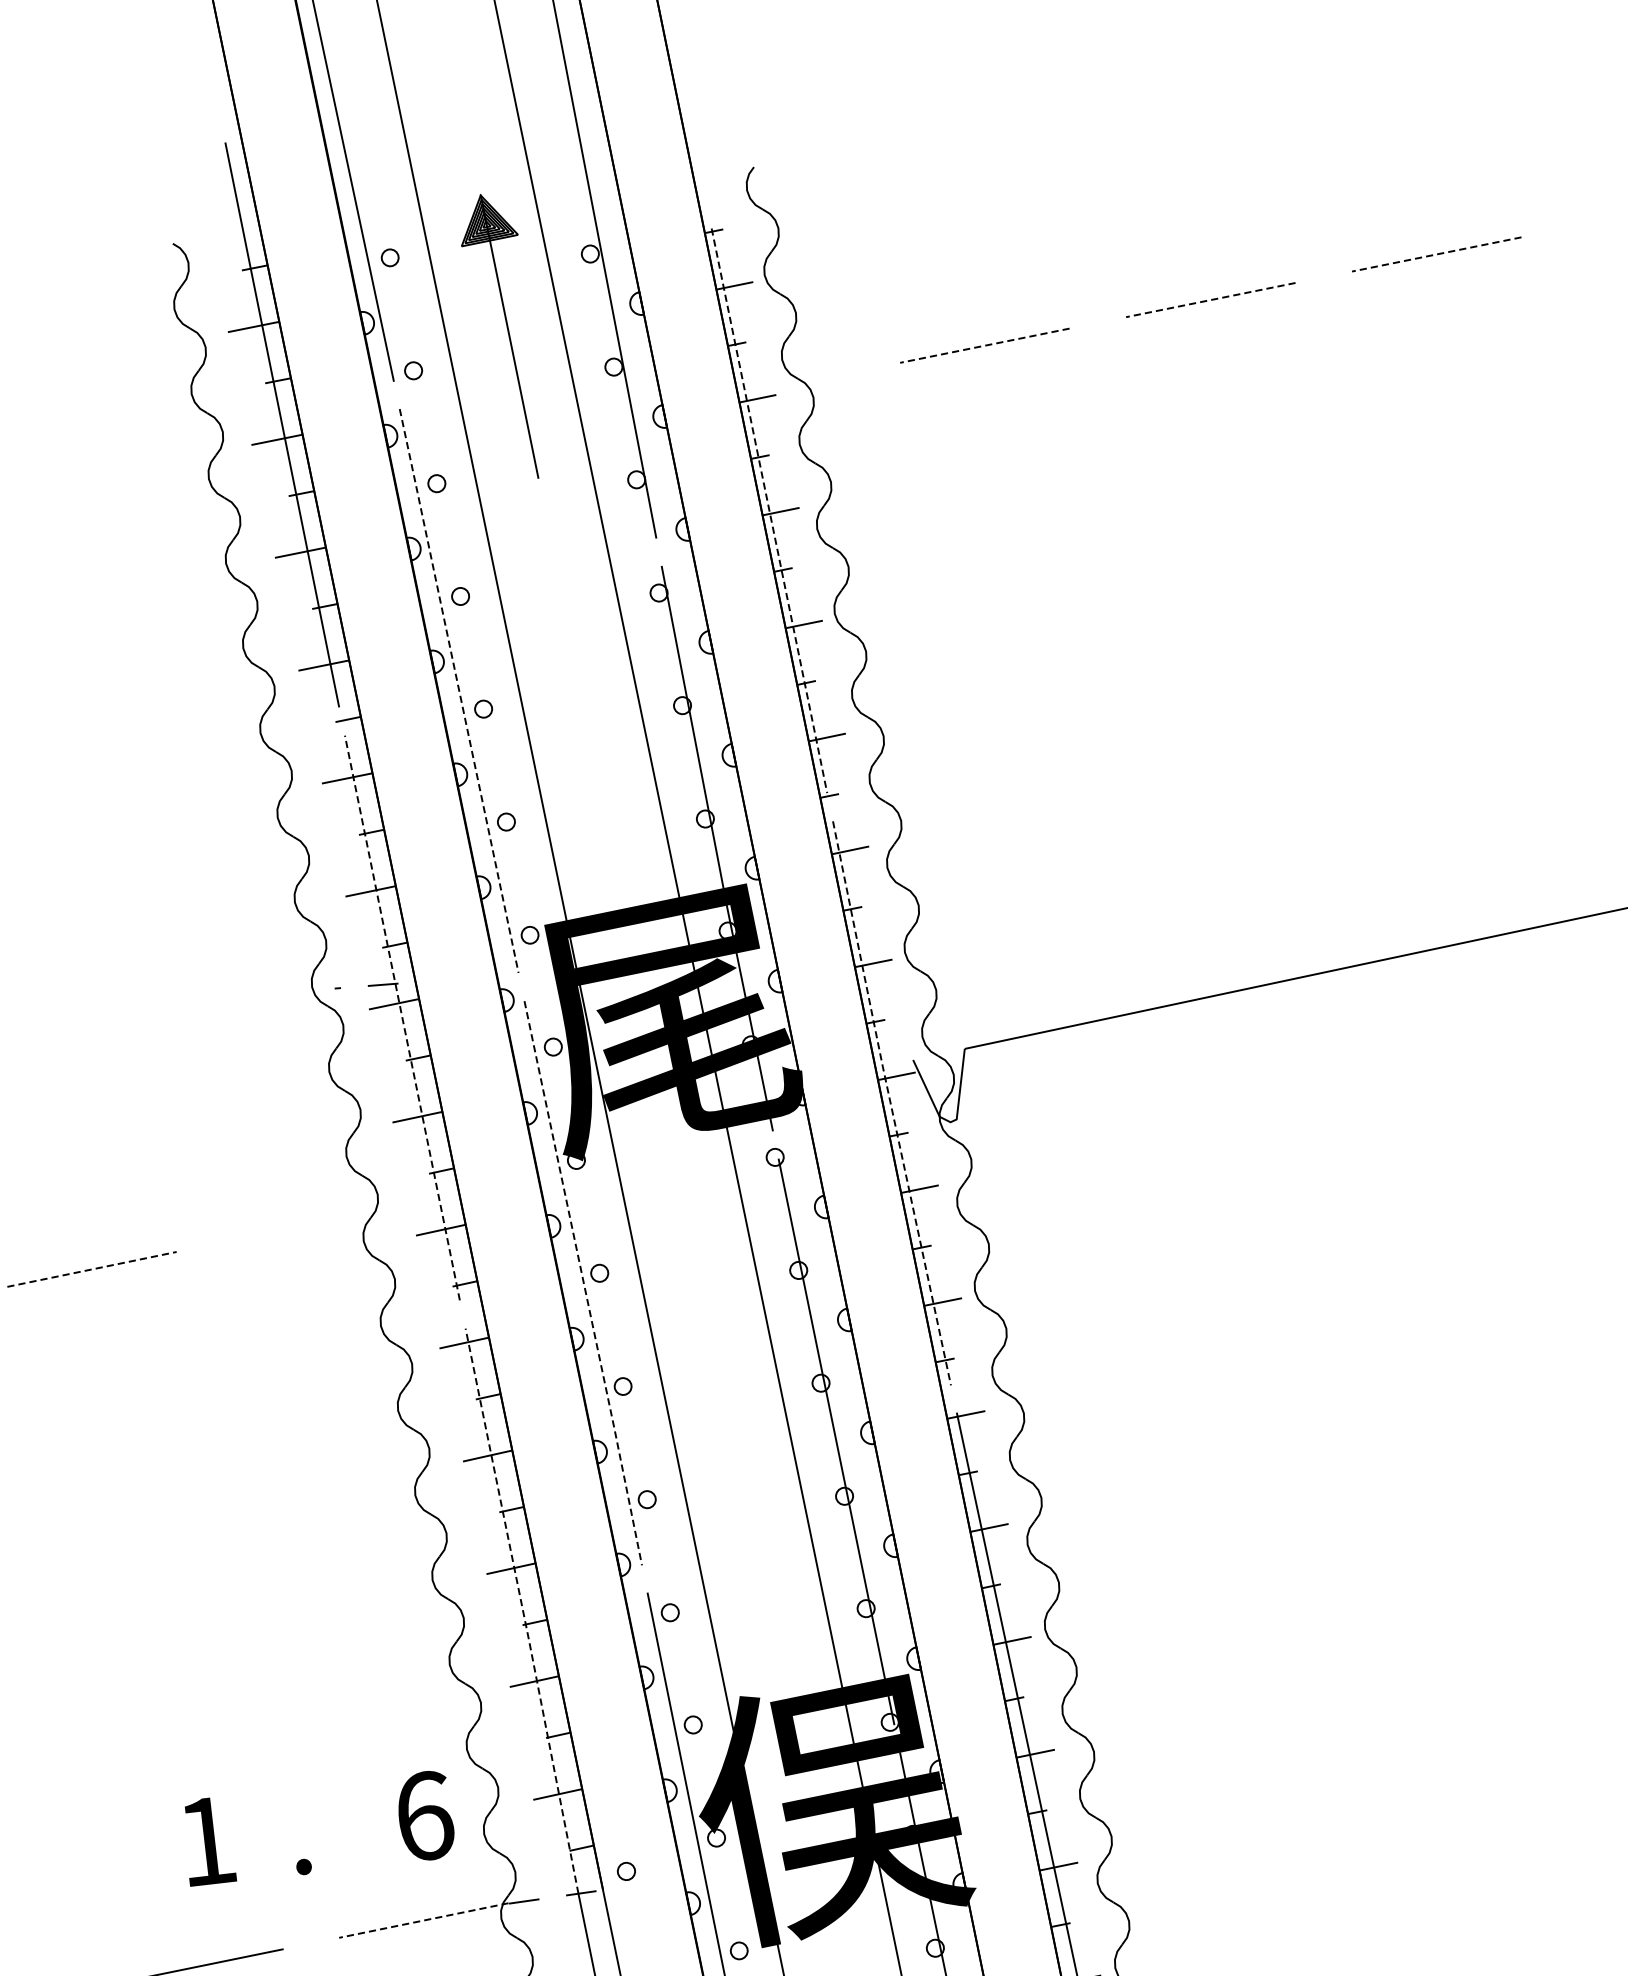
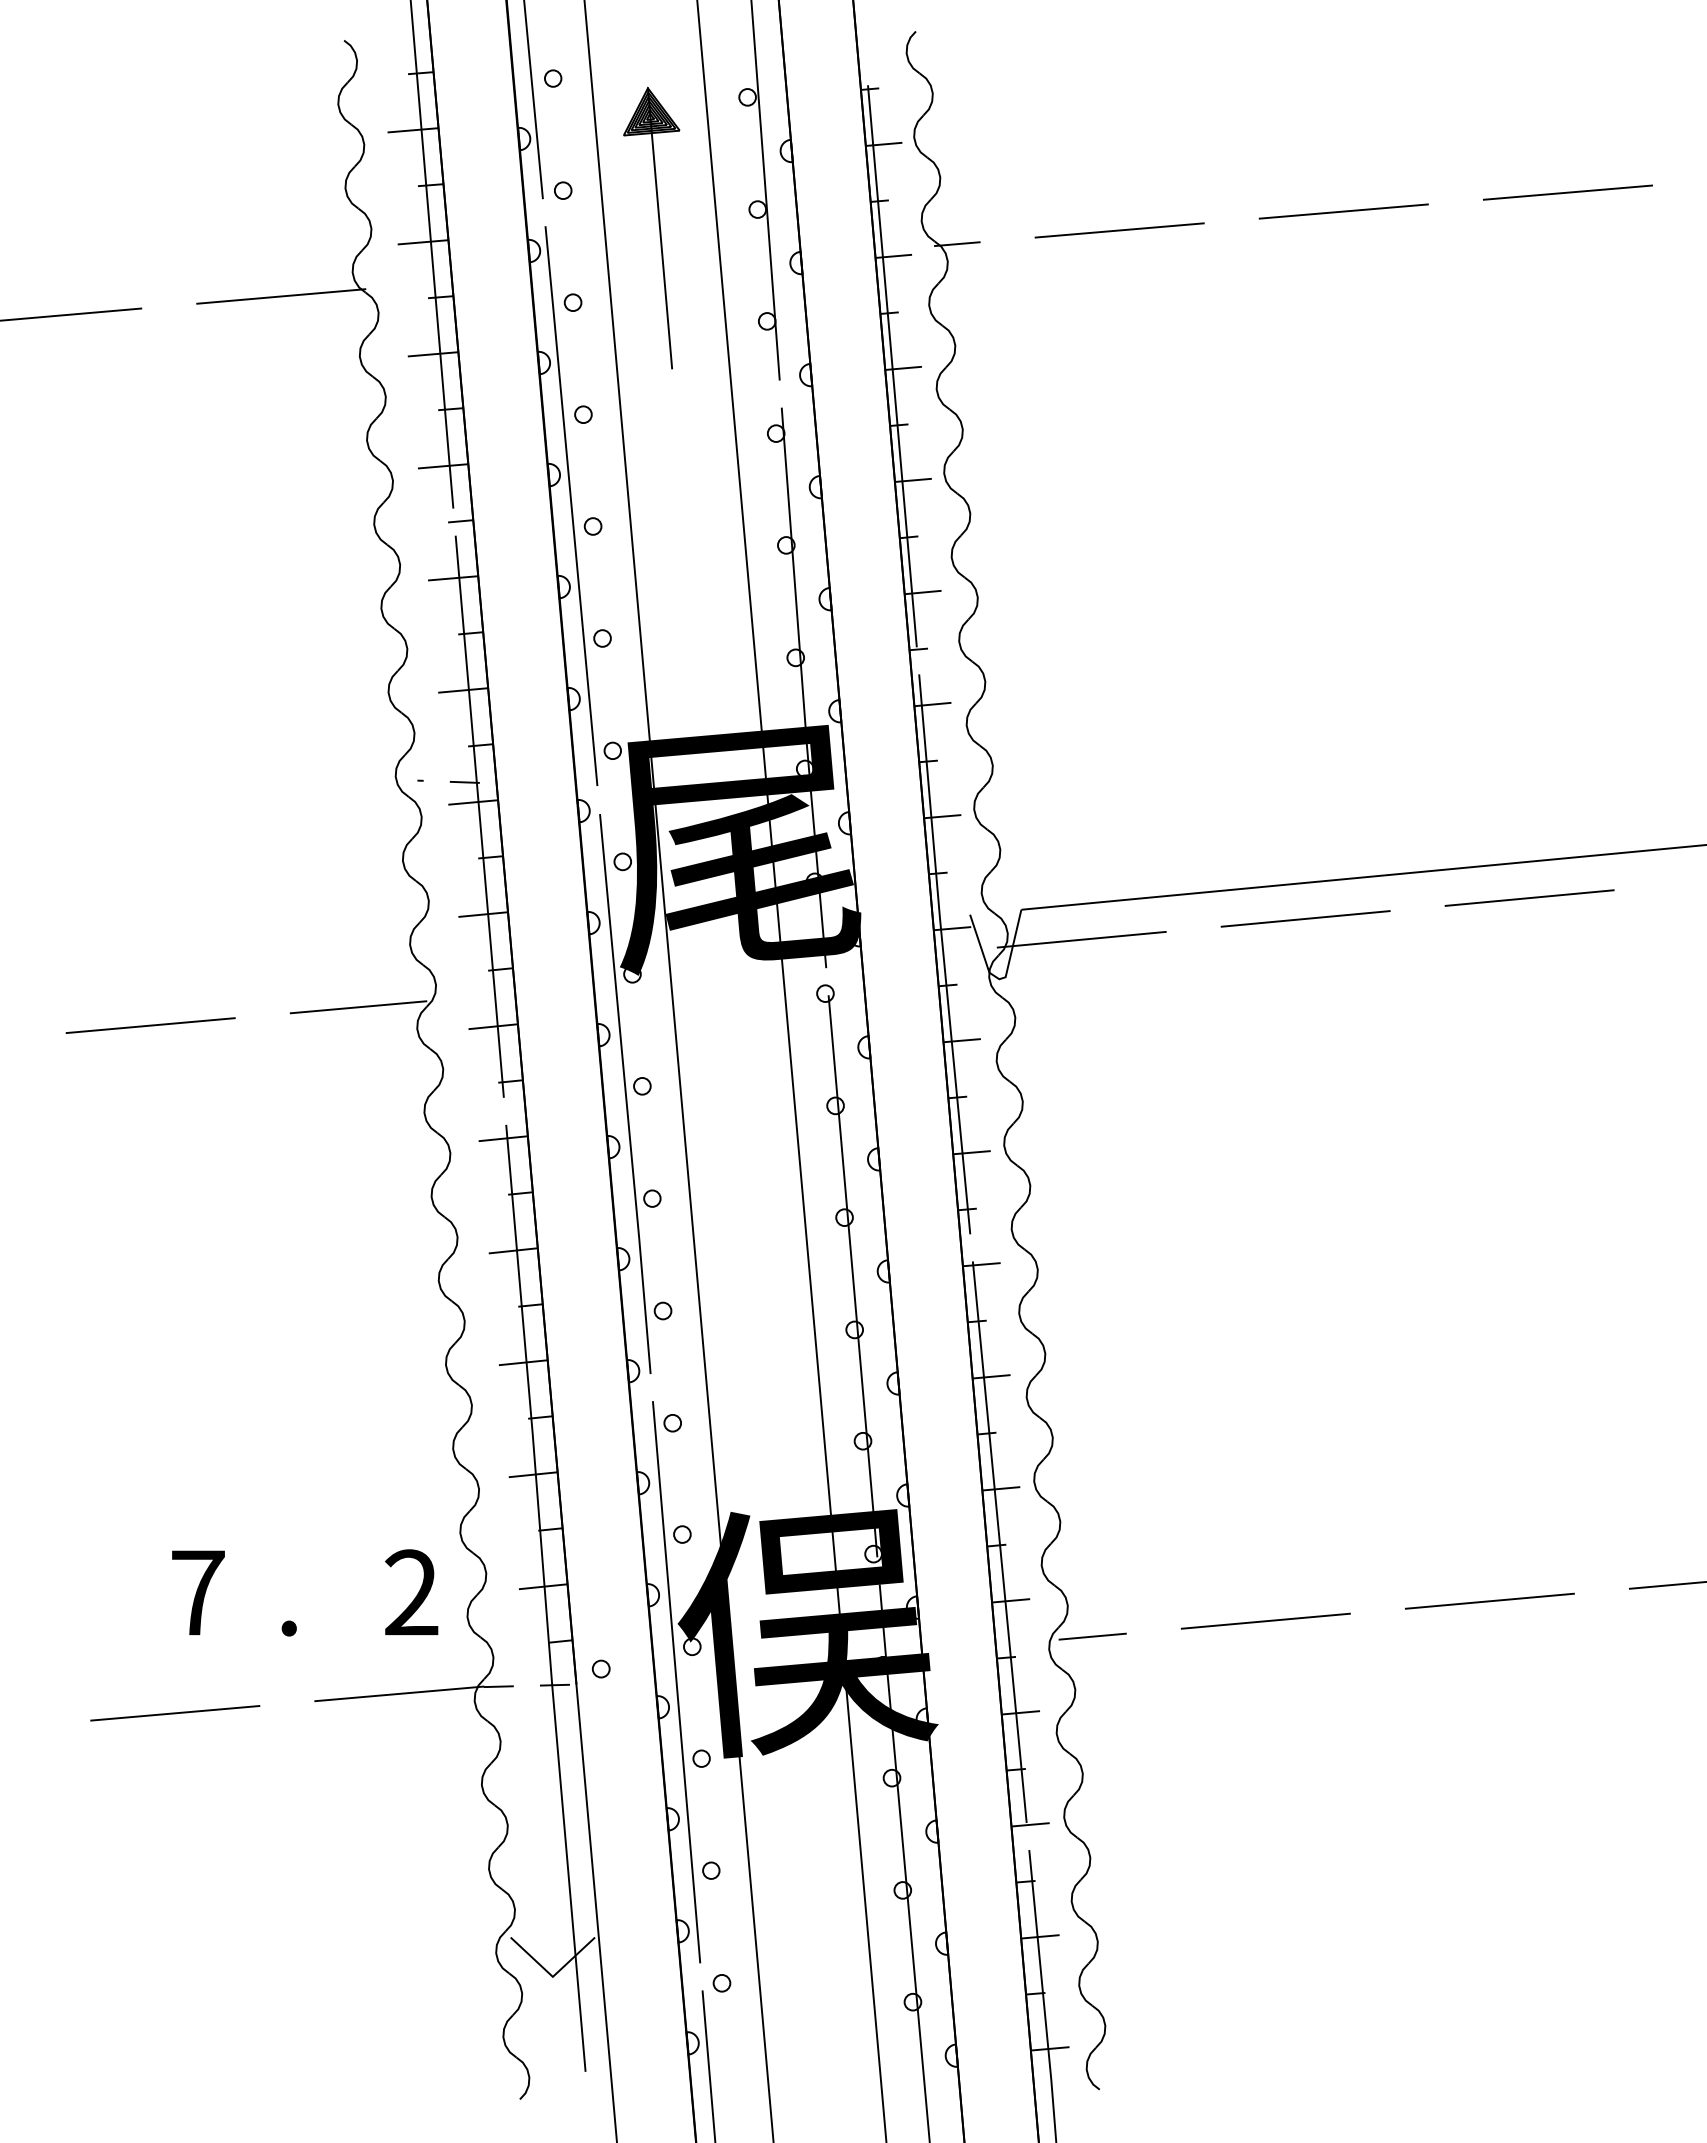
line: (1436, 254) -> (1567, 192), dashed -> solid
line: (1210, 300) -> (1343, 211), dashed -> solid
part: (507, 333) -> (658, 225), moved
line: (984, 345) -> (1119, 230), dashed -> solid
line: (821, 379) -> (957, 244), added
line: (769, 510) -> (892, 366), dashed -> solid
line: (139, 511) -> (281, 296), added
line: (459, 690) -> (571, 505), dashed -> solid
line: (1480, 976) -> (1529, 897), added
line: (402, 1017) -> (479, 816), dashed -> solid
line: (1255, 1024) -> (1305, 918), added
line: (1029, 1072) -> (1081, 939), added
line: (890, 1102) -> (943, 953), dashed -> solid
line: (301, 1226) -> (358, 1007), added
line: (92, 1269) -> (151, 1025), dashed -> solid
line: (583, 1283) -> (625, 1094), dashed -> solid
line: (523, 1611) -> (530, 1405), dashed -> solid
line: (1522, 1697) -> (1489, 1600), added
line: (1297, 1743) -> (1265, 1620), added
line: (1122, 1780) -> (1092, 1636), added
text: (424, 1815) -> (411, 1592), 6 -> 2
text: (207, 1840) -> (198, 1592), 1 -> 7
line: (422, 1920) -> (398, 1693), dashed -> solid

